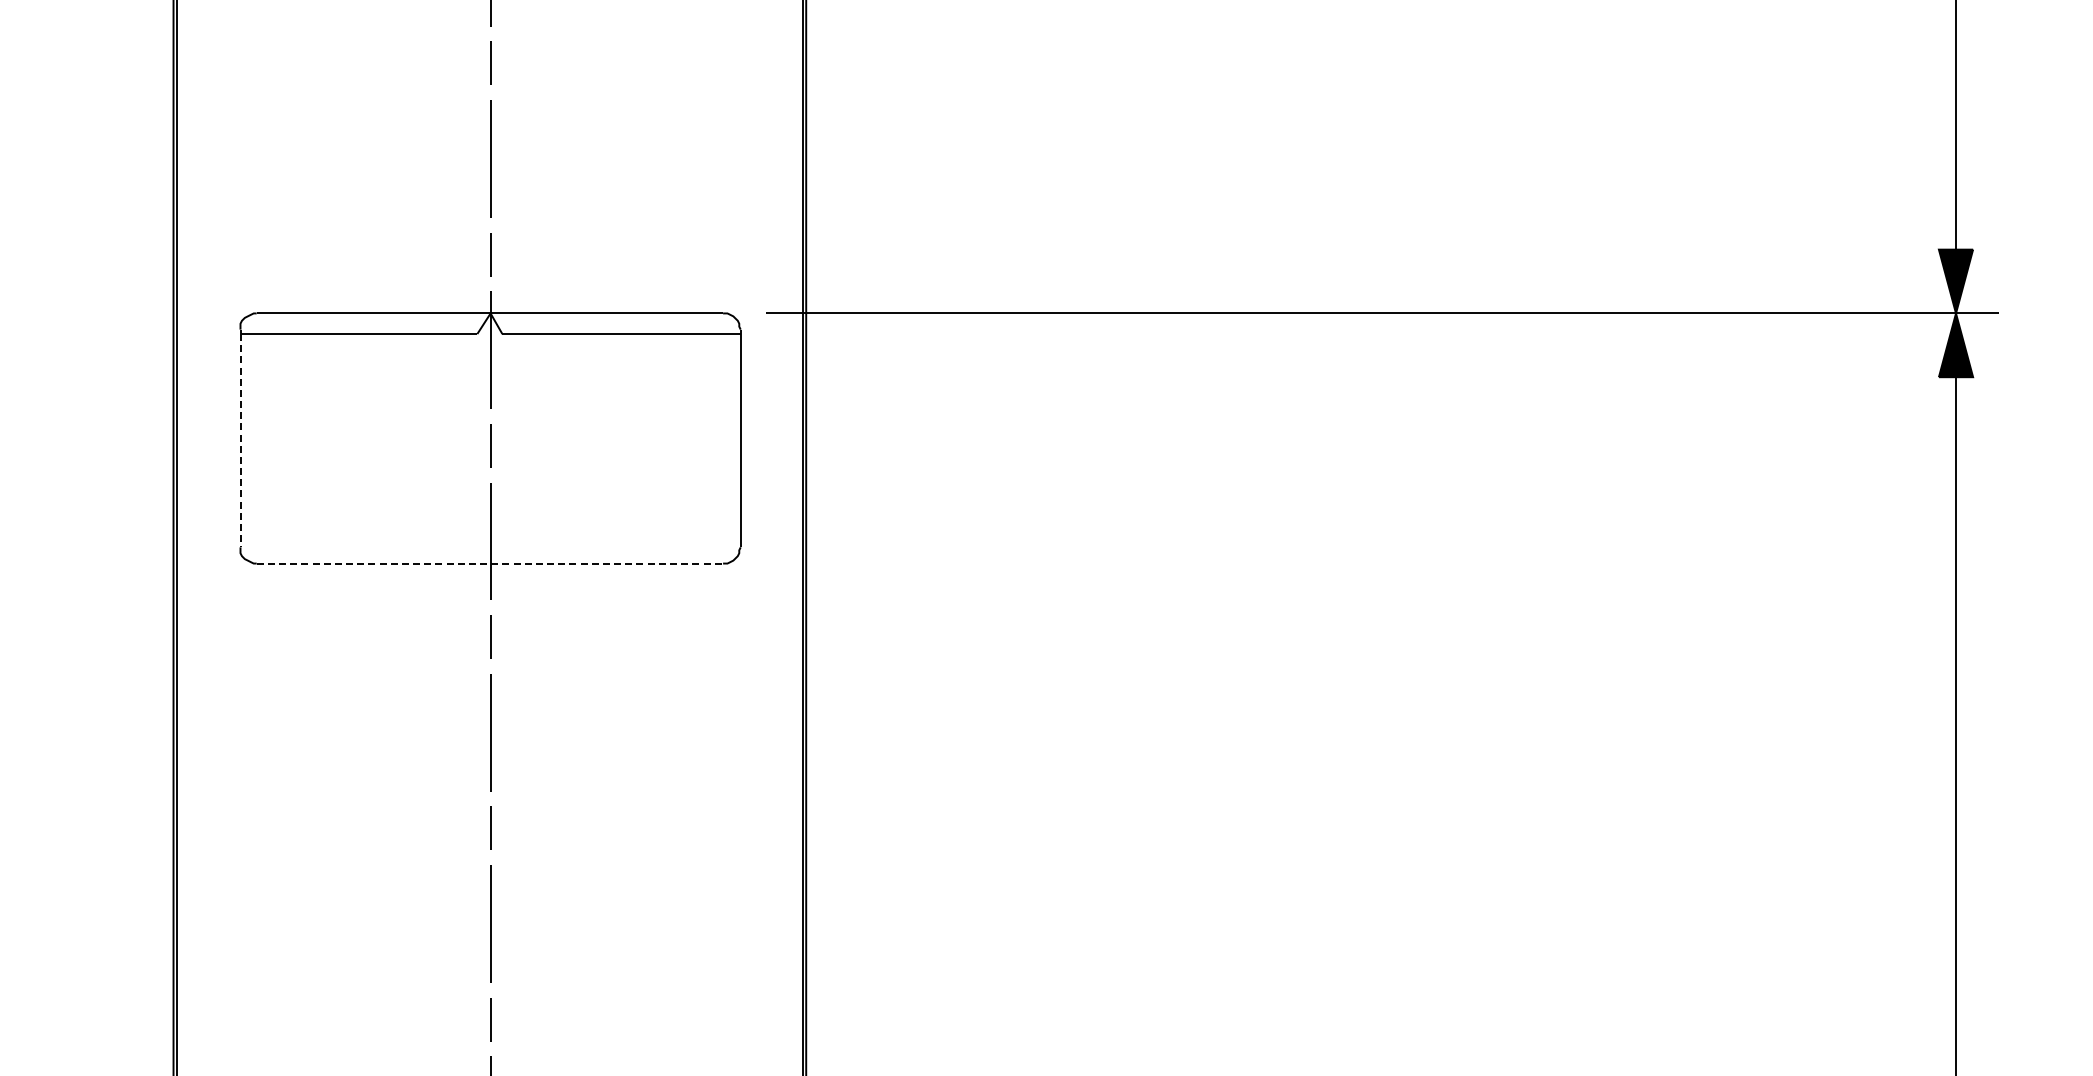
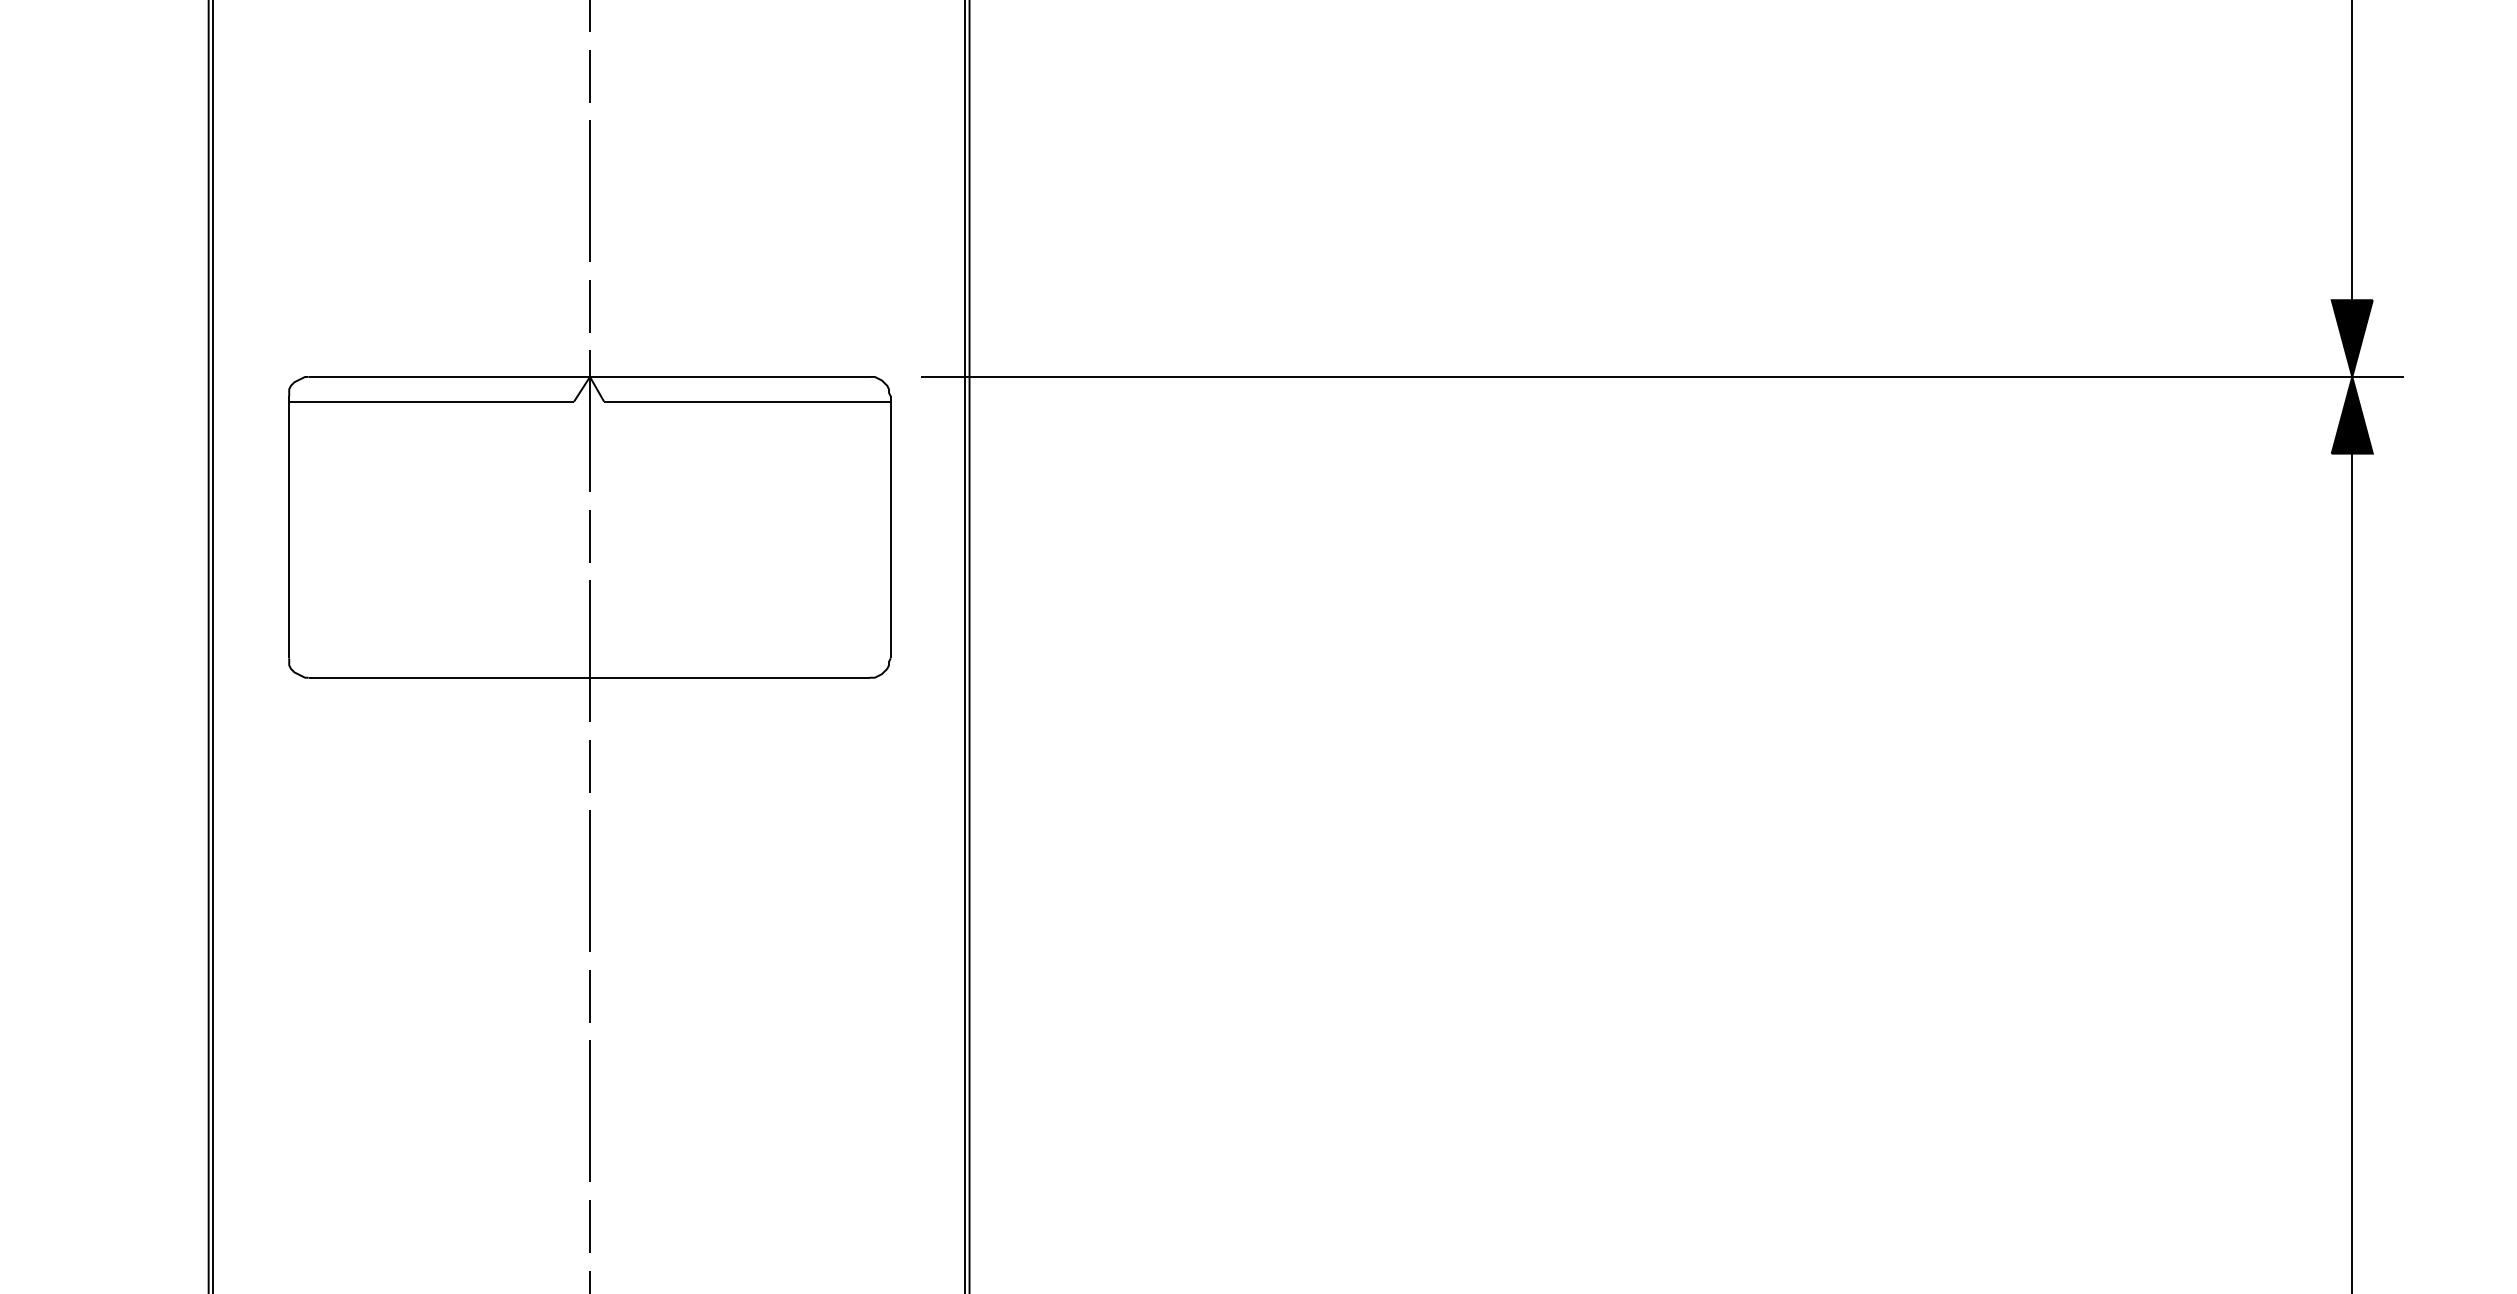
line: (240, 440) -> (289, 529), dashed -> solid
line: (490, 563) -> (589, 677), dashed -> solid

